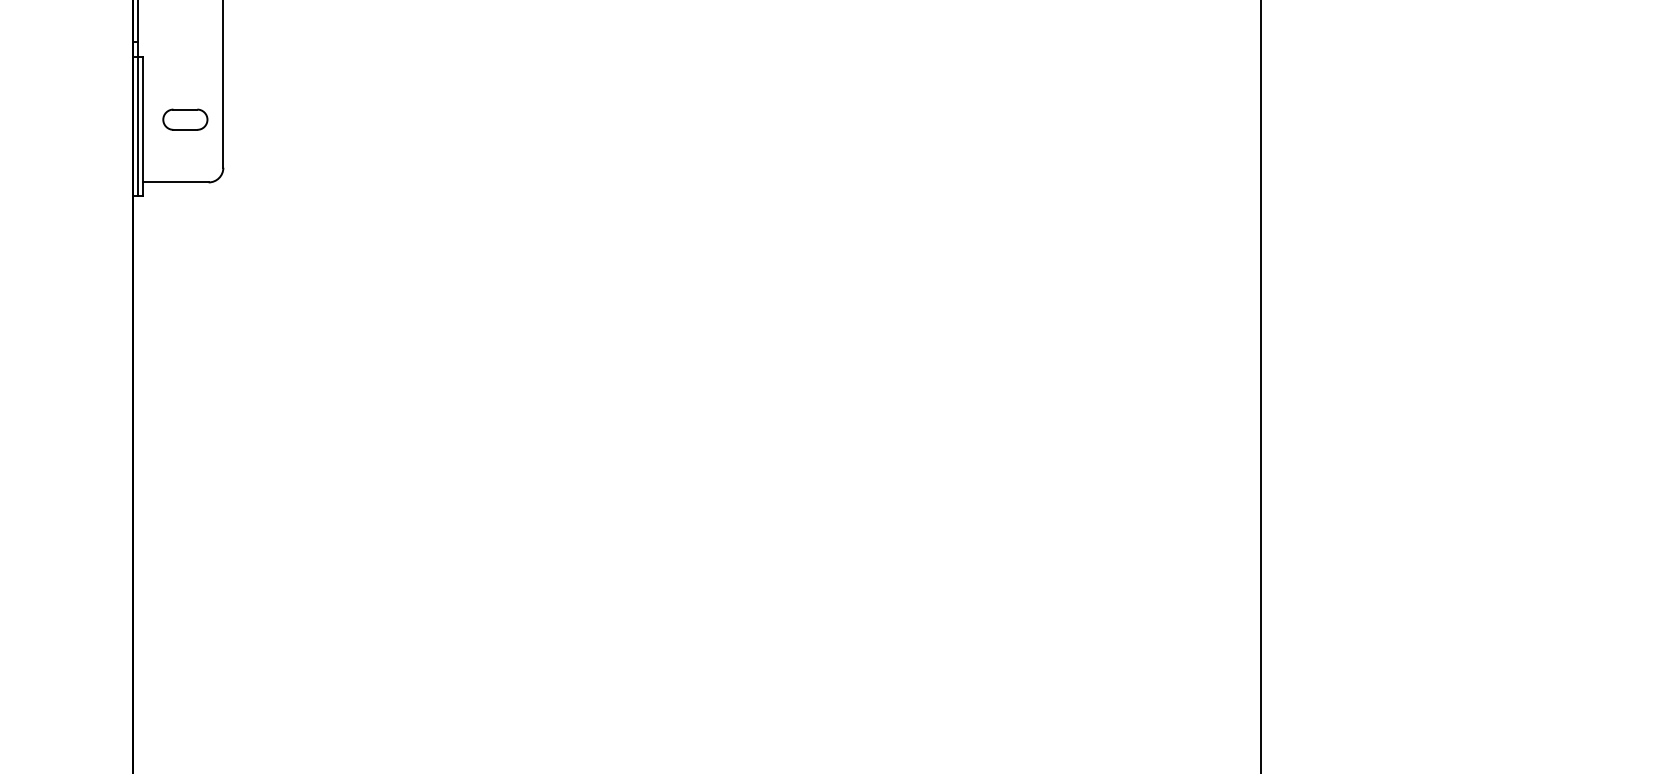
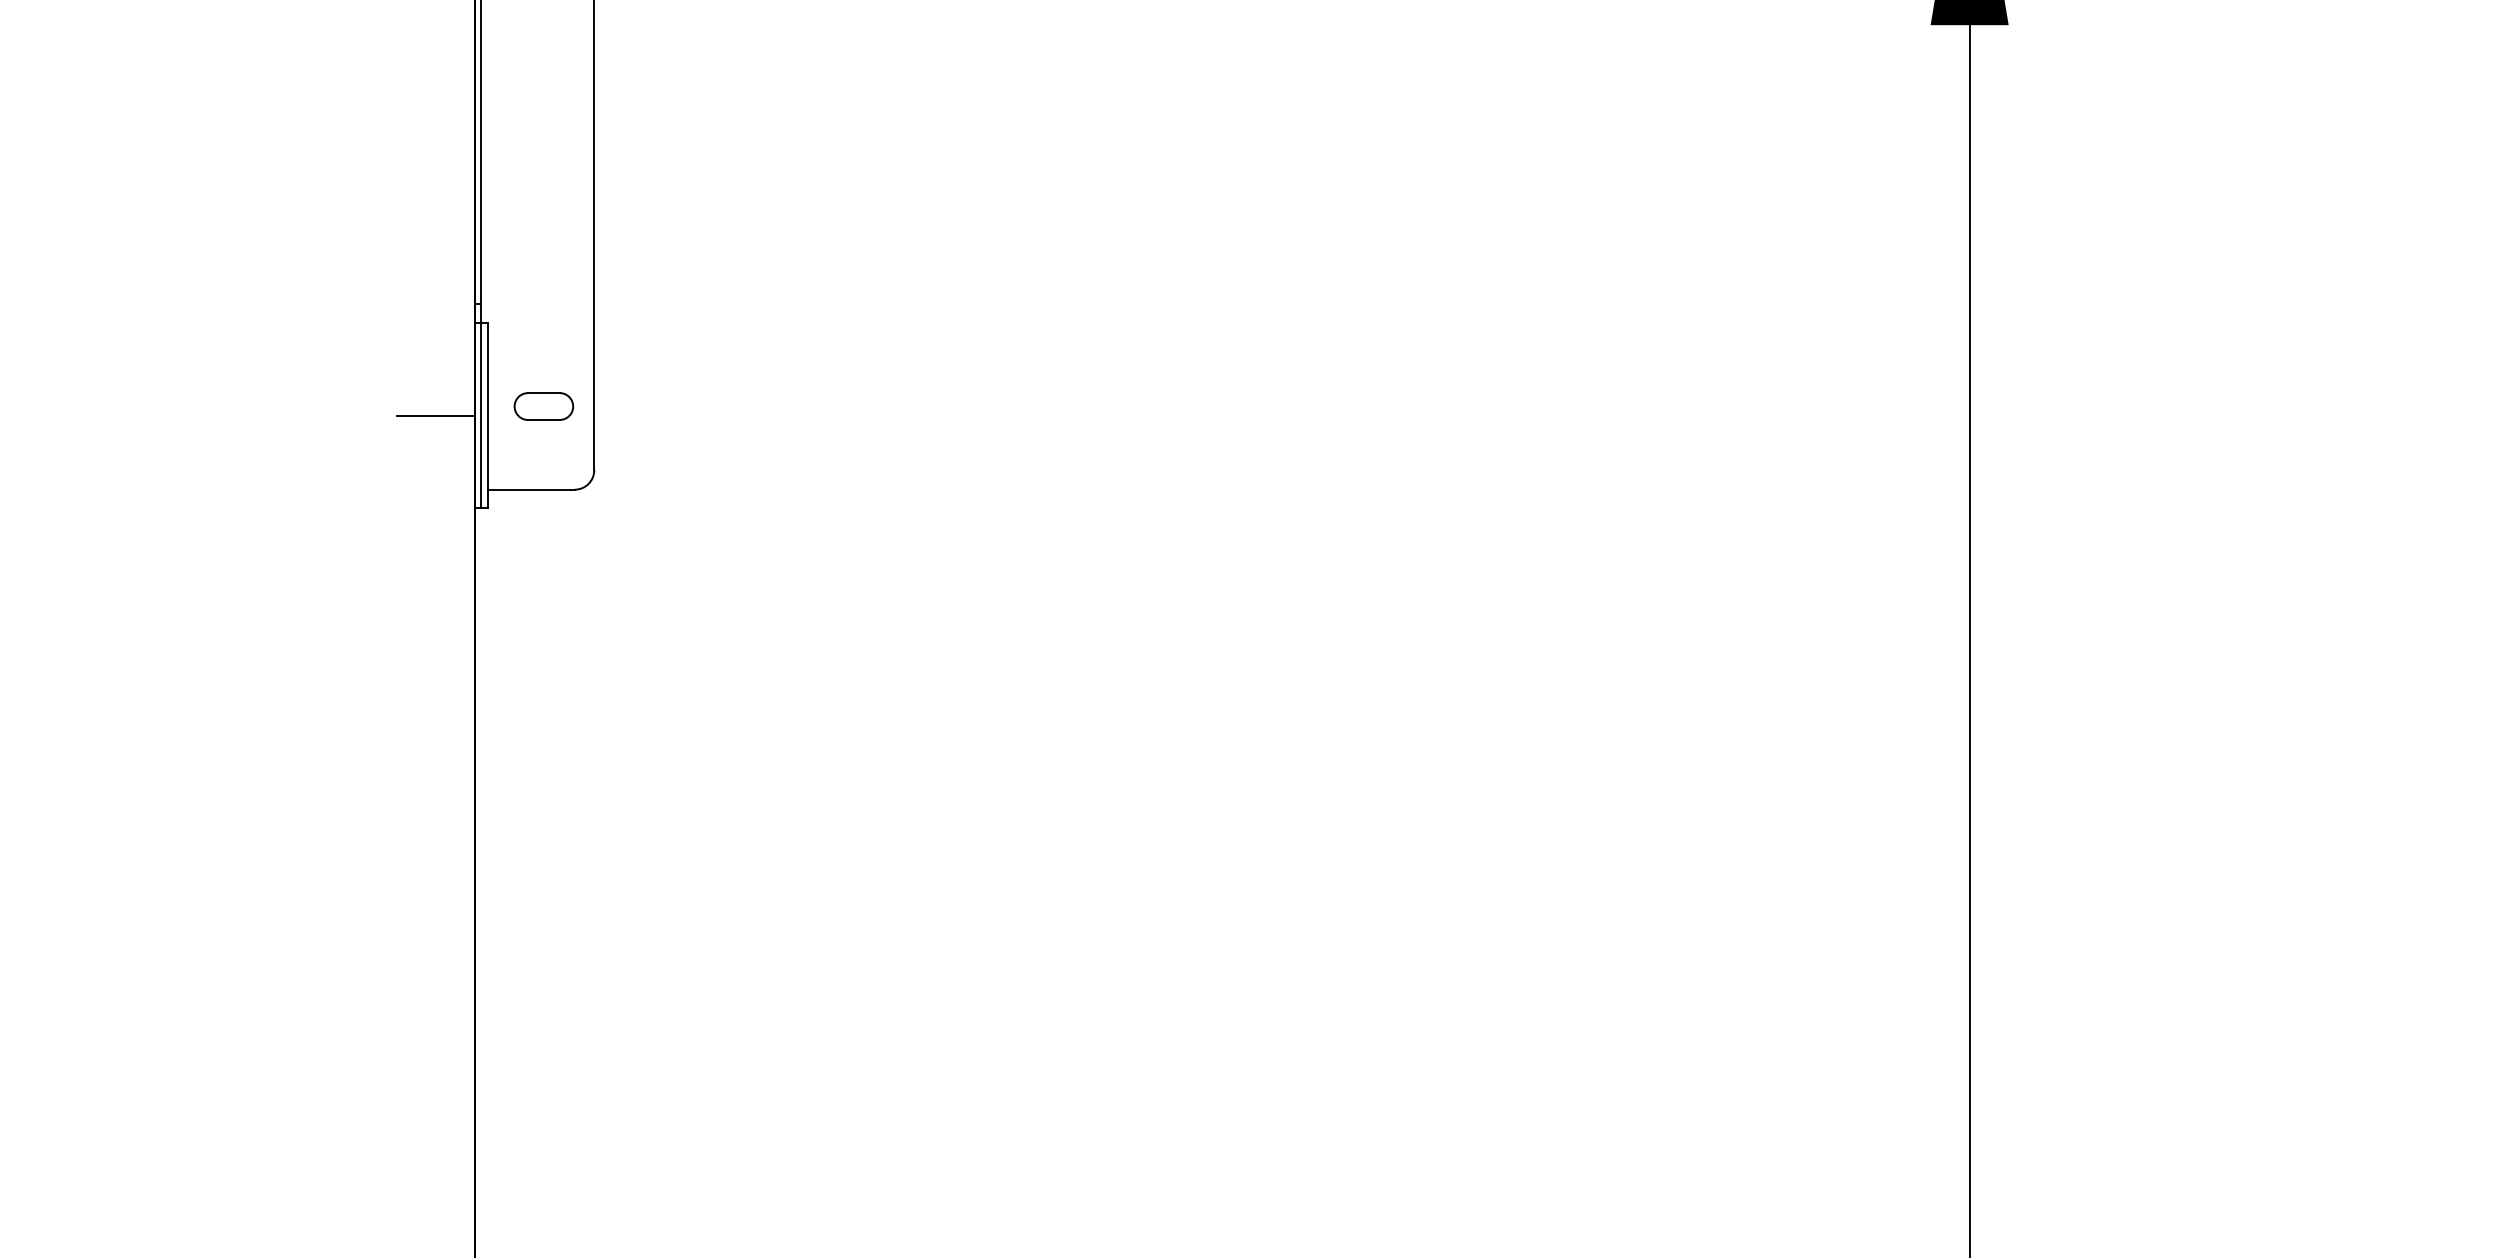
line: (103, 126) -> (435, 415), added

